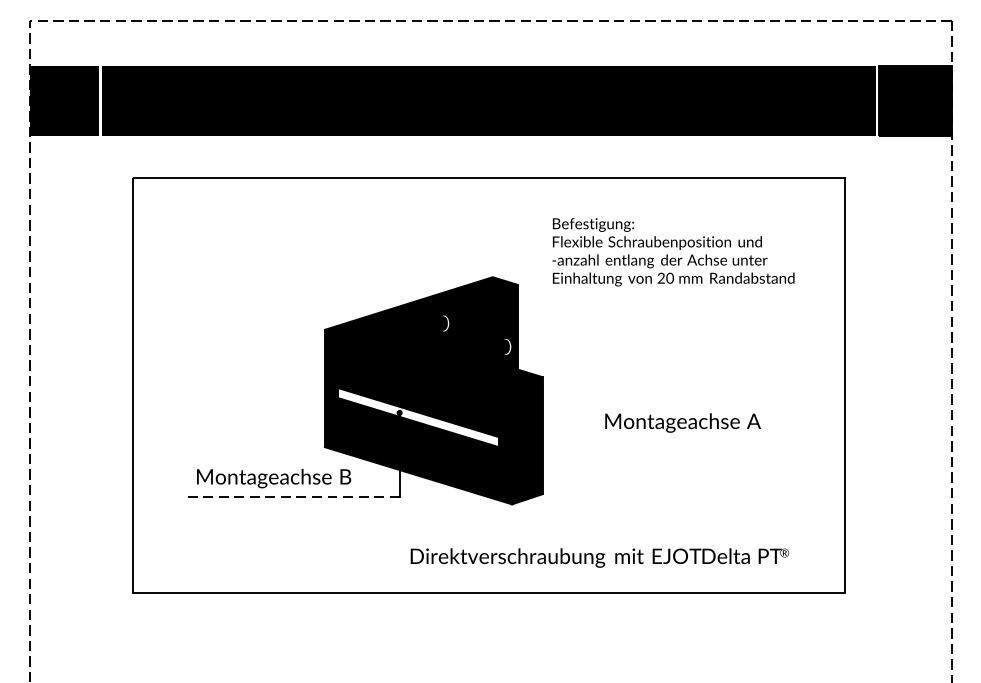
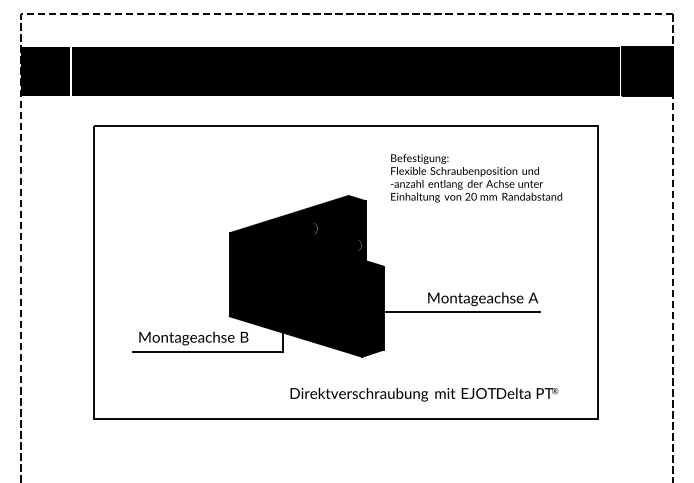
fill: (419, 417) -> (296, 295), added
line: (646, 440) -> (457, 311), added
line: (293, 496) -> (207, 351), dashed -> solid

